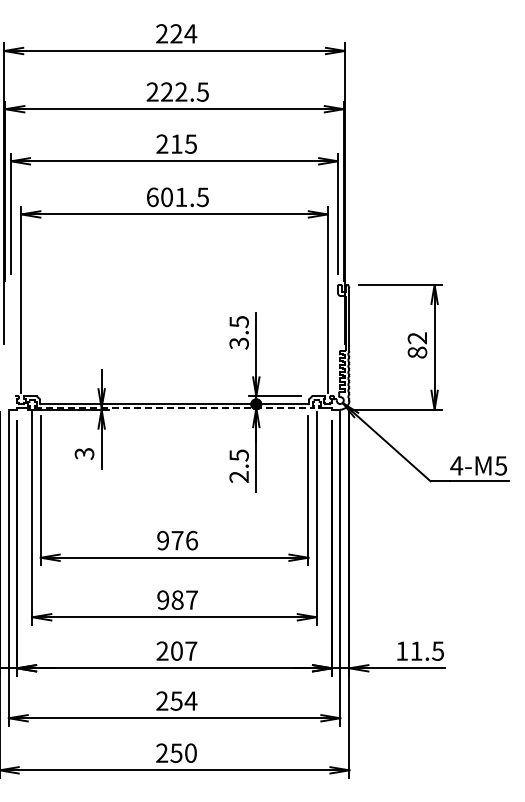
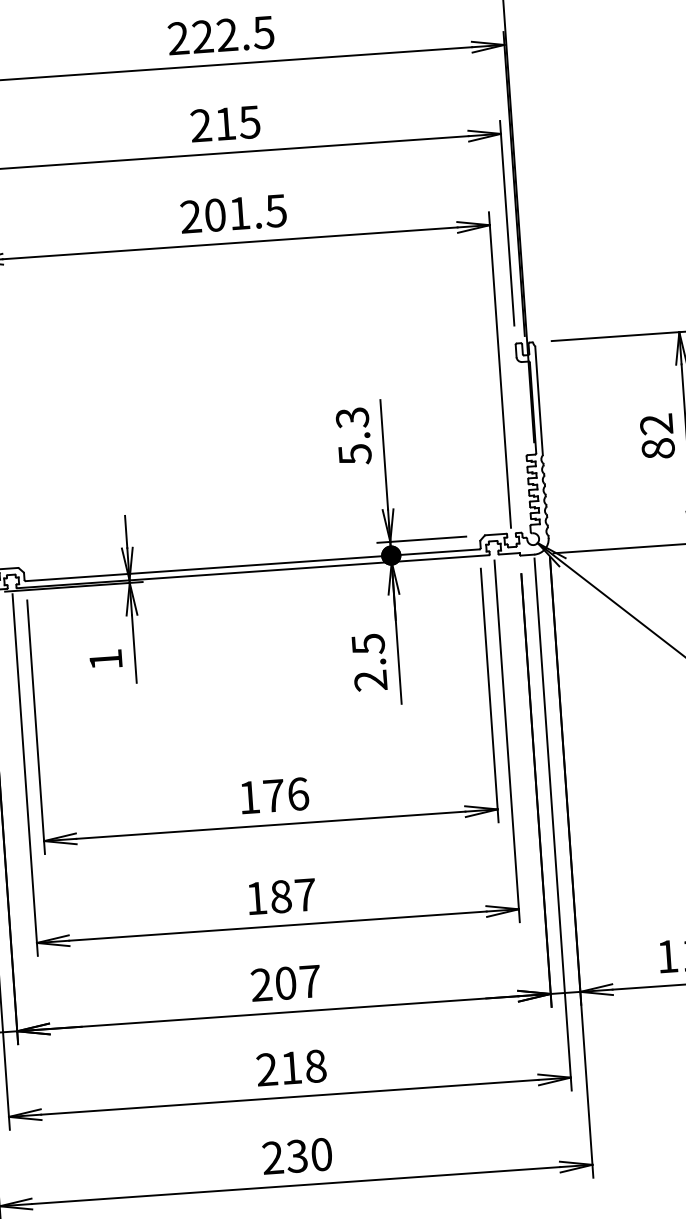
text: (152, 197) -> (190, 217), 601.5 -> 201.5
text: (238, 332) -> (352, 435), 3.5 -> 5.3
line: (175, 408) -> (254, 572), dashed -> solid
text: (84, 453) -> (105, 659), 3 -> 1
text: (162, 540) -> (248, 797), 976 -> 176
text: (163, 599) -> (257, 897), 987 -> 187
text: (183, 700) -> (302, 1066), 254 -> 218
text: (176, 752) -> (297, 1155), 250 -> 230

